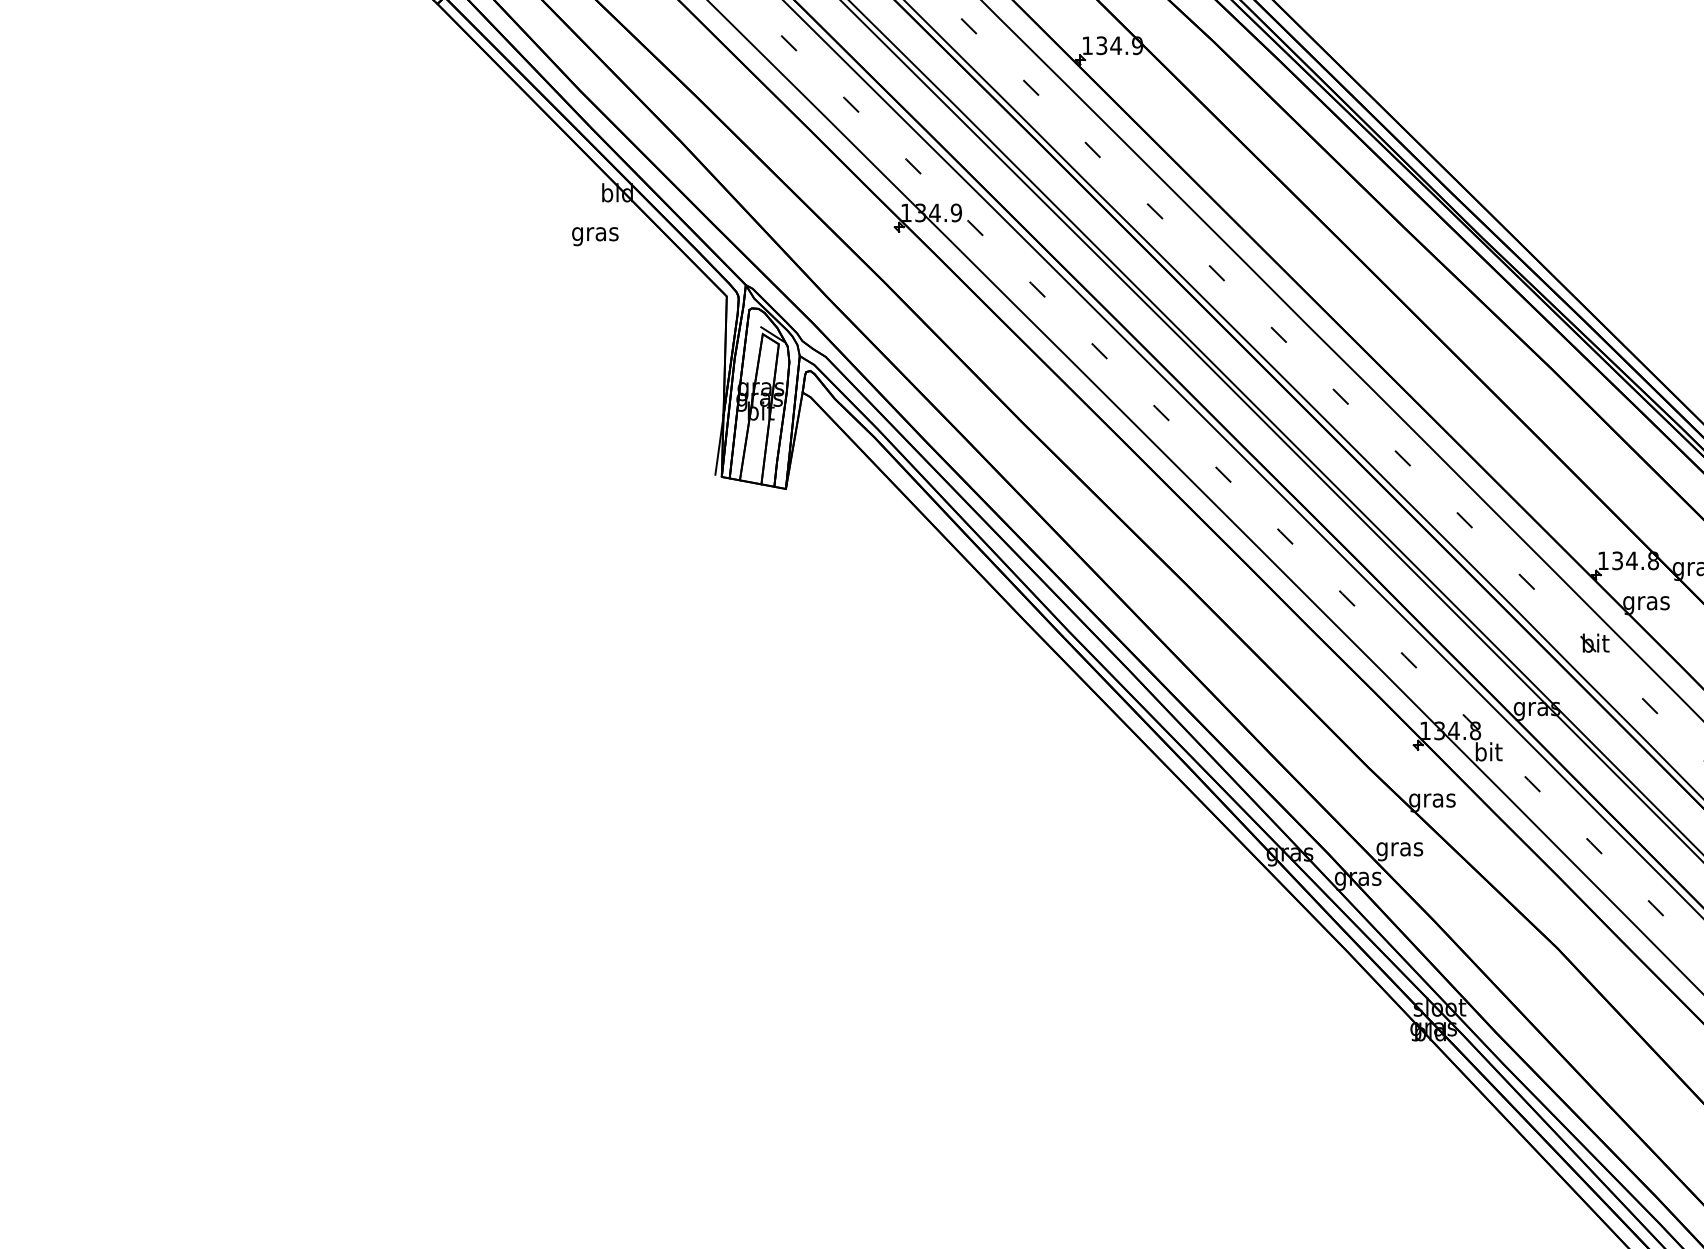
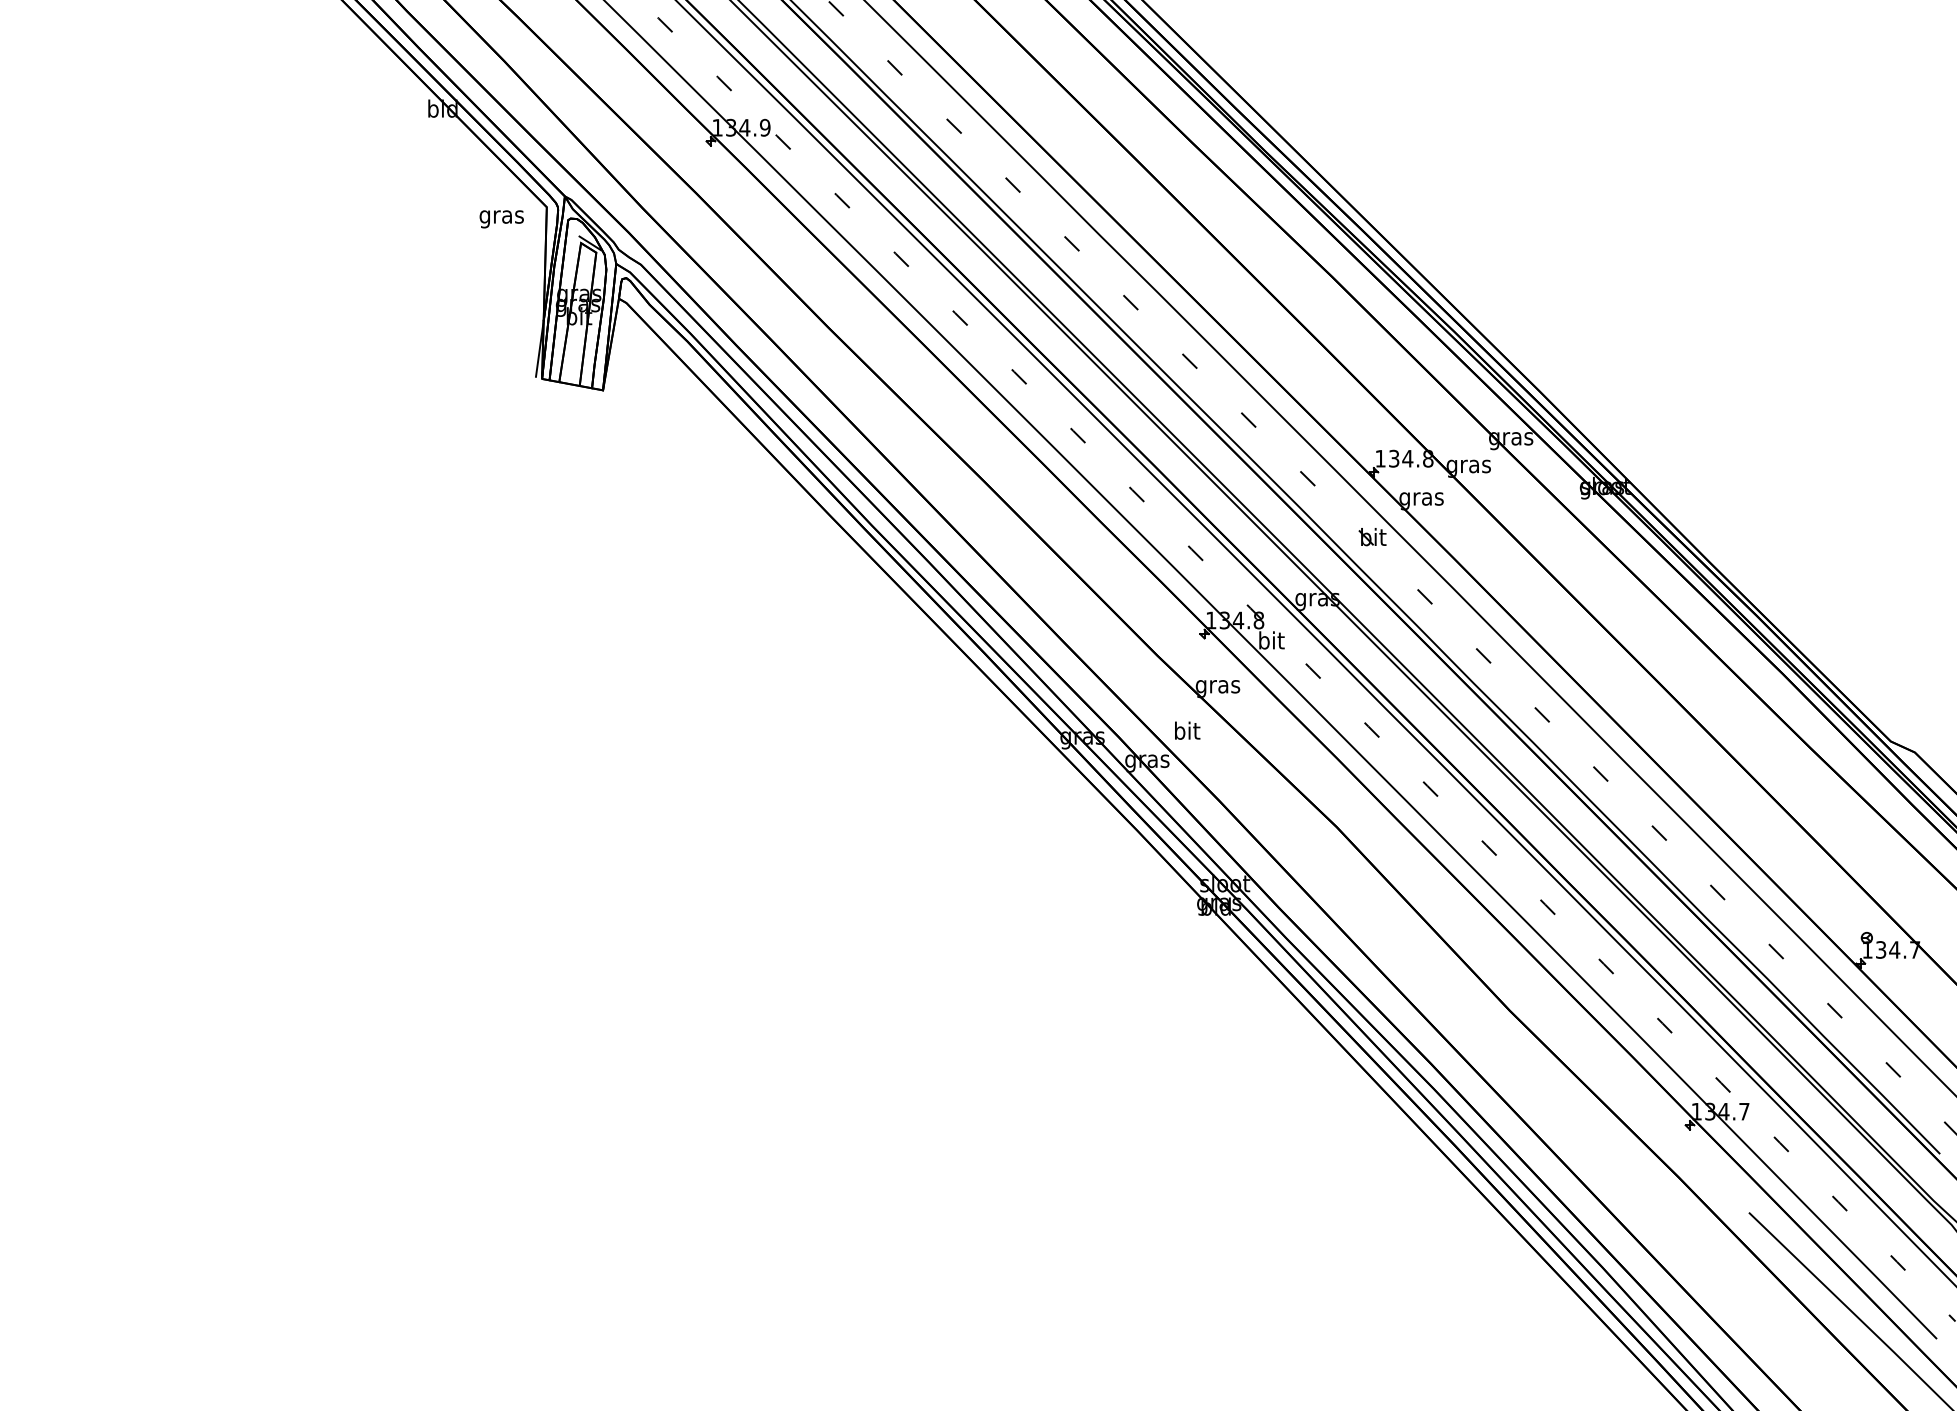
text: (595, 236) -> (501, 219), moved
text: (1399, 848) -> (1186, 732), gras -> bit

